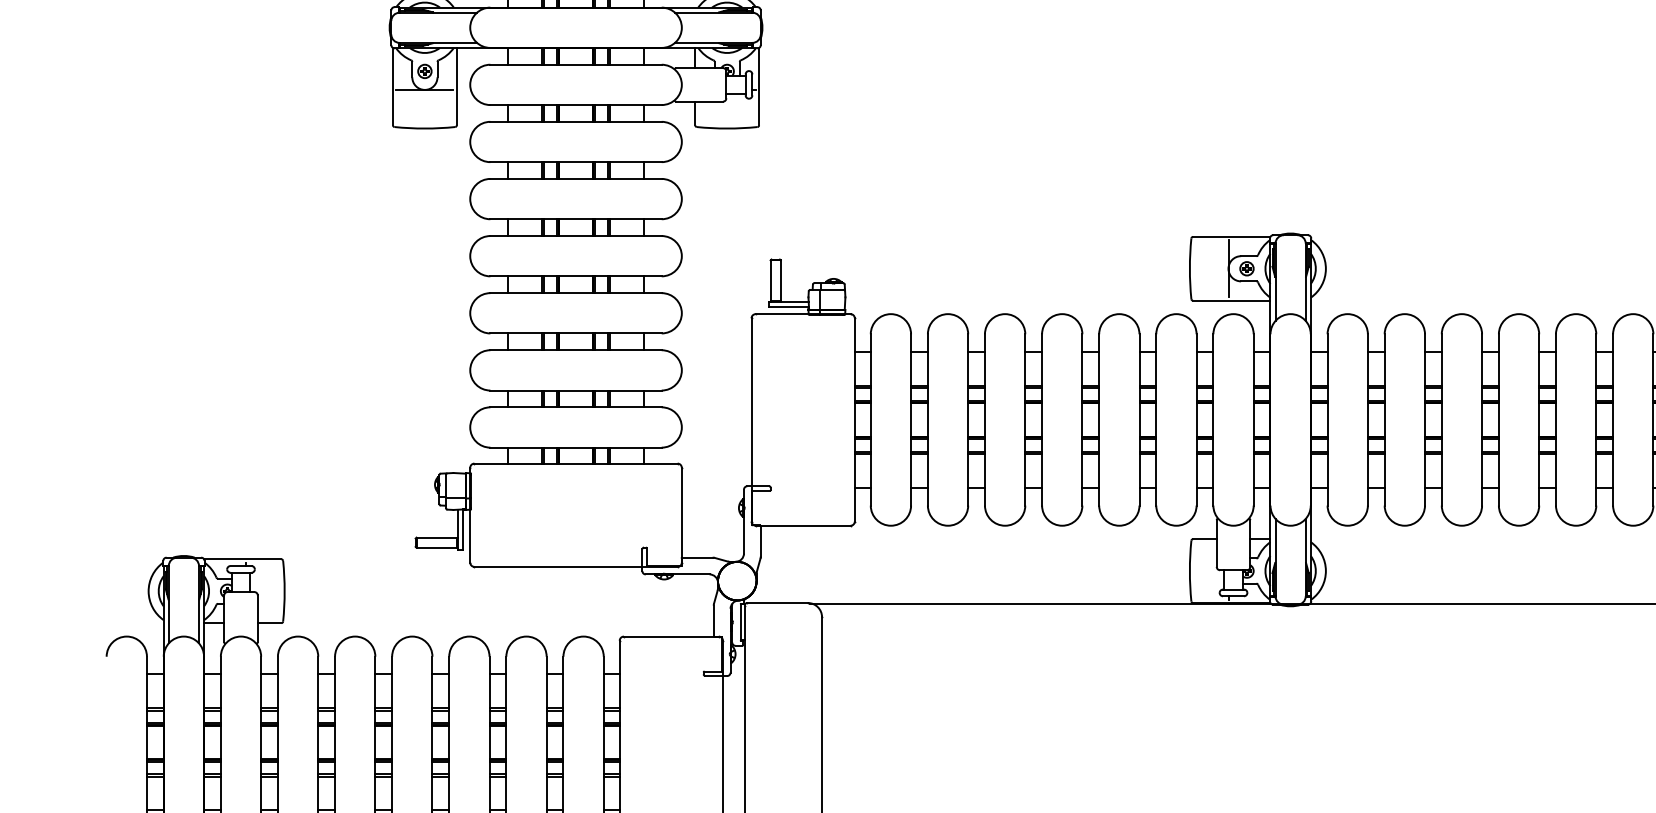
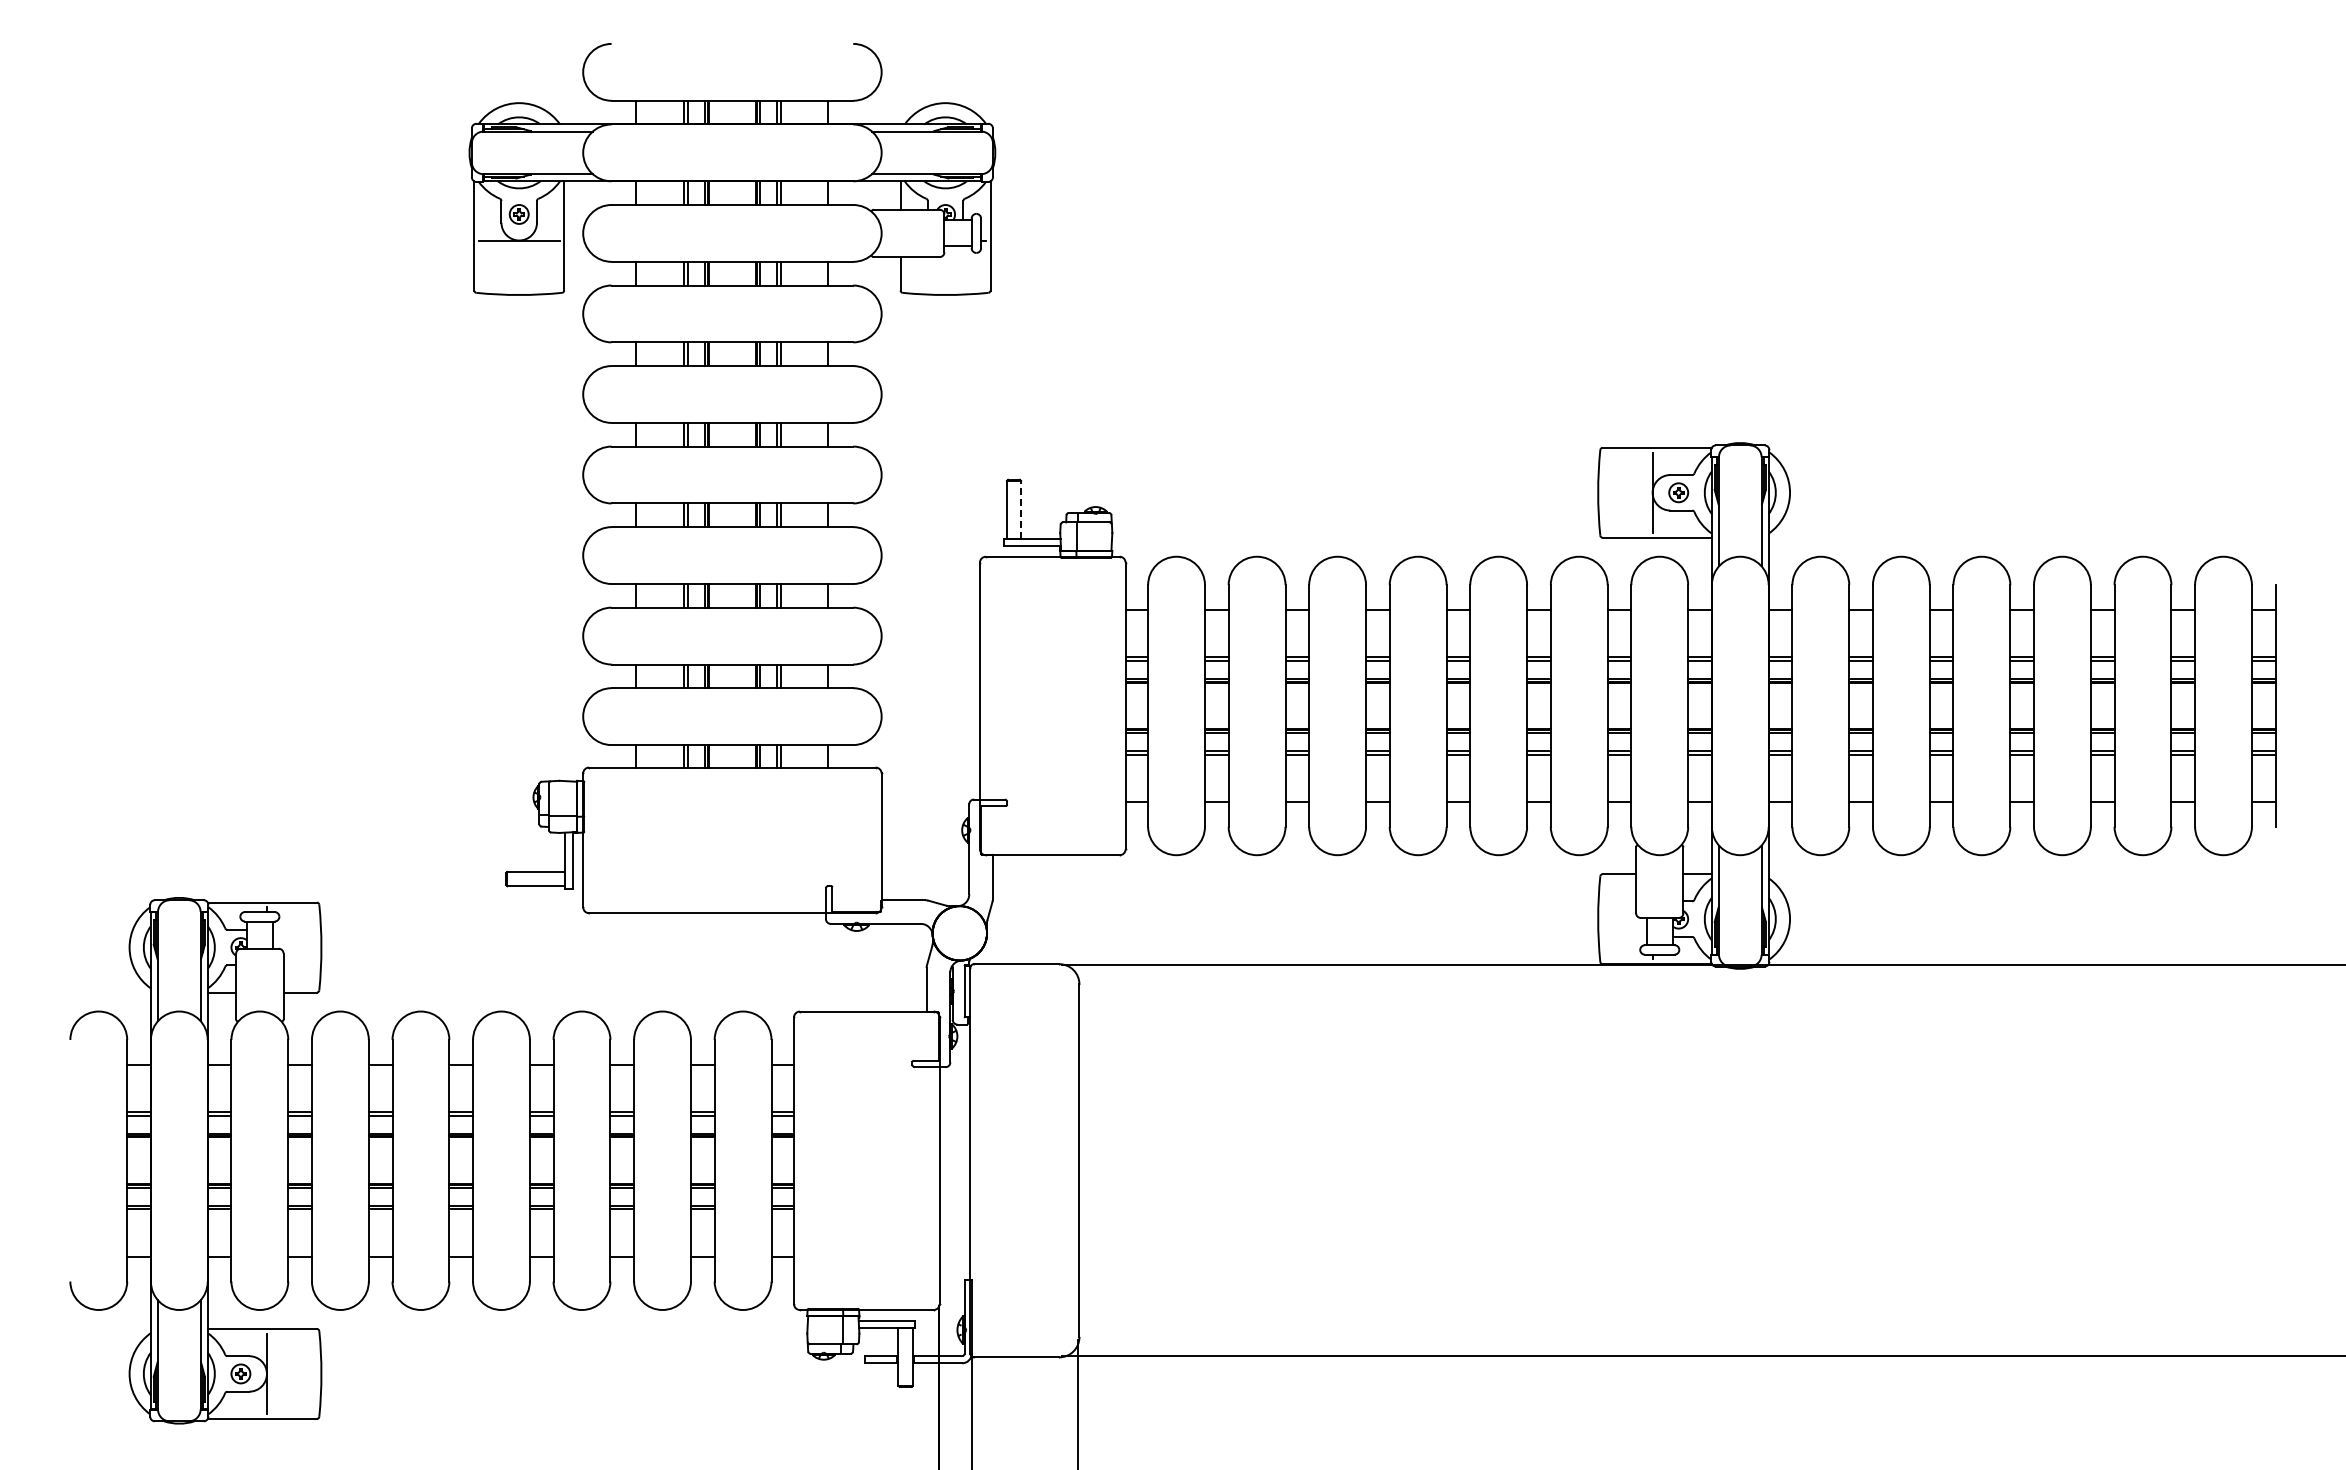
line: (781, 280) -> (1021, 509), solid -> dashed

